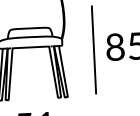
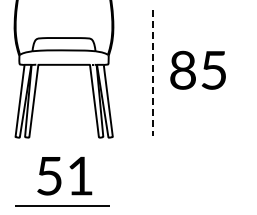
line: (93, 49) -> (152, 72), solid -> dashed

